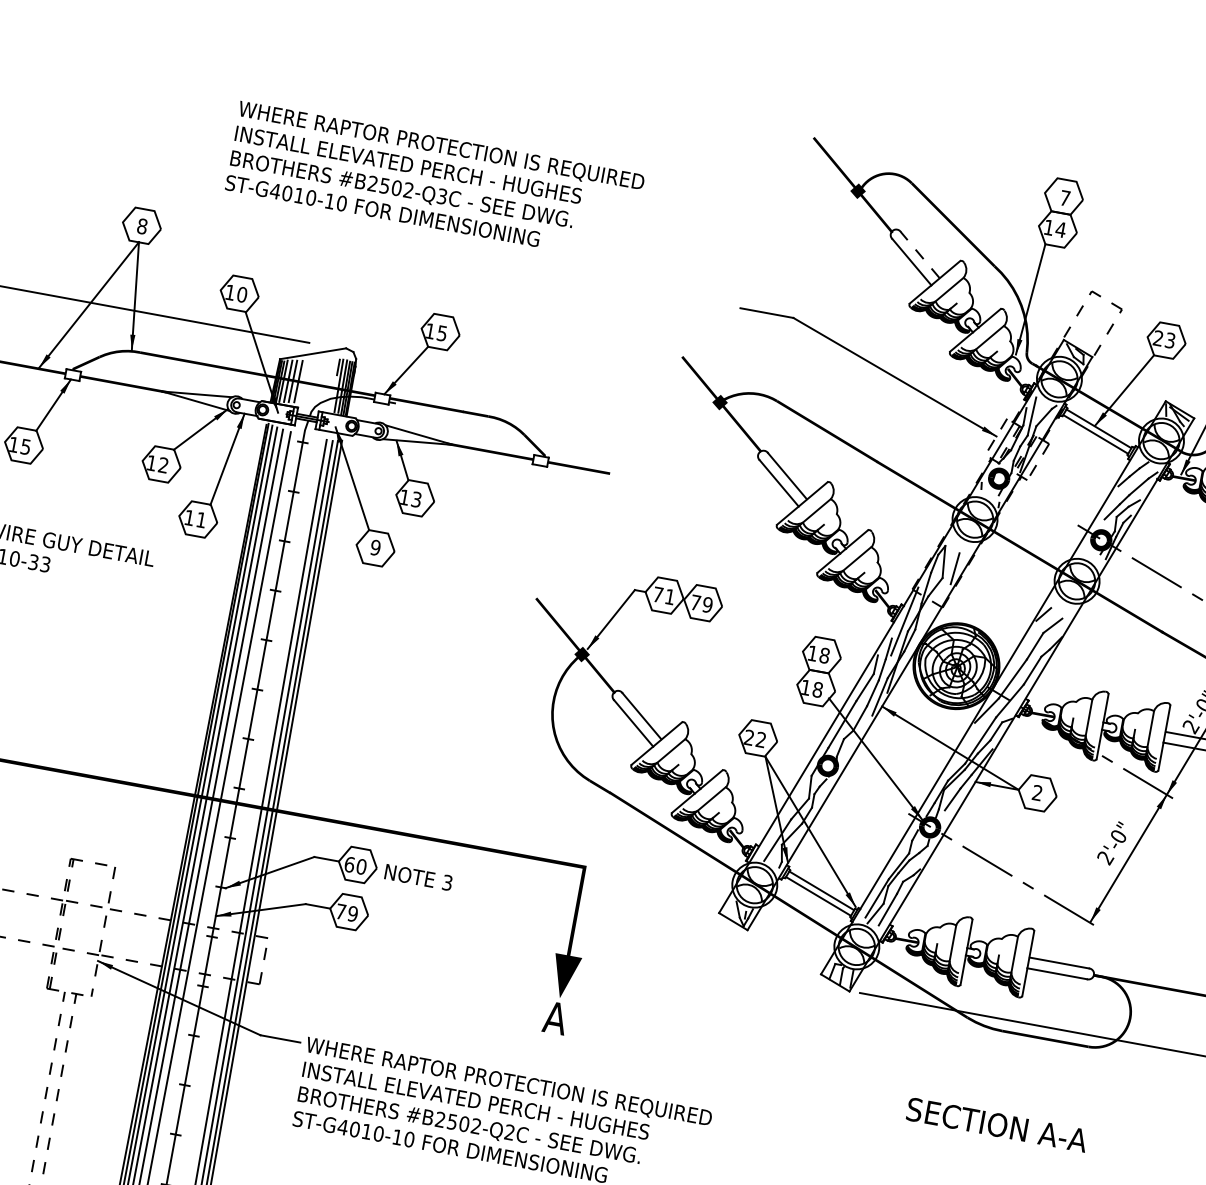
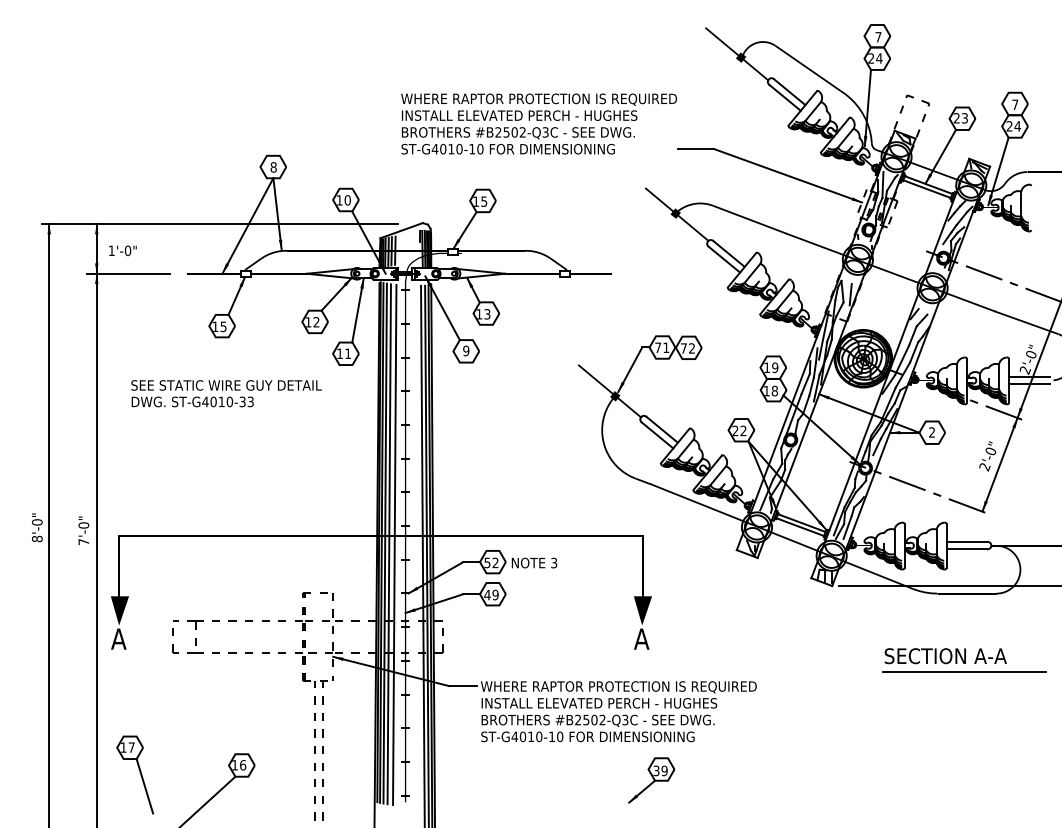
text: (434, 181) -> (538, 123), moved
text: (1047, 227) -> (870, 58), 14 -> 24
line: (920, 253) -> (789, 91), dashed -> solid
text: (706, 604) -> (691, 348), 79 -> 72
text: (825, 655) -> (775, 367), 18 -> 19
text: (355, 865) -> (491, 562), 60 -> 52
text: (341, 911) -> (487, 594), 79 -> 49
text: (509, 1133) -> (625, 720), #B2502-Q2C -> #B2502-Q3C
line: (1020, 1152) -> (964, 671), added

